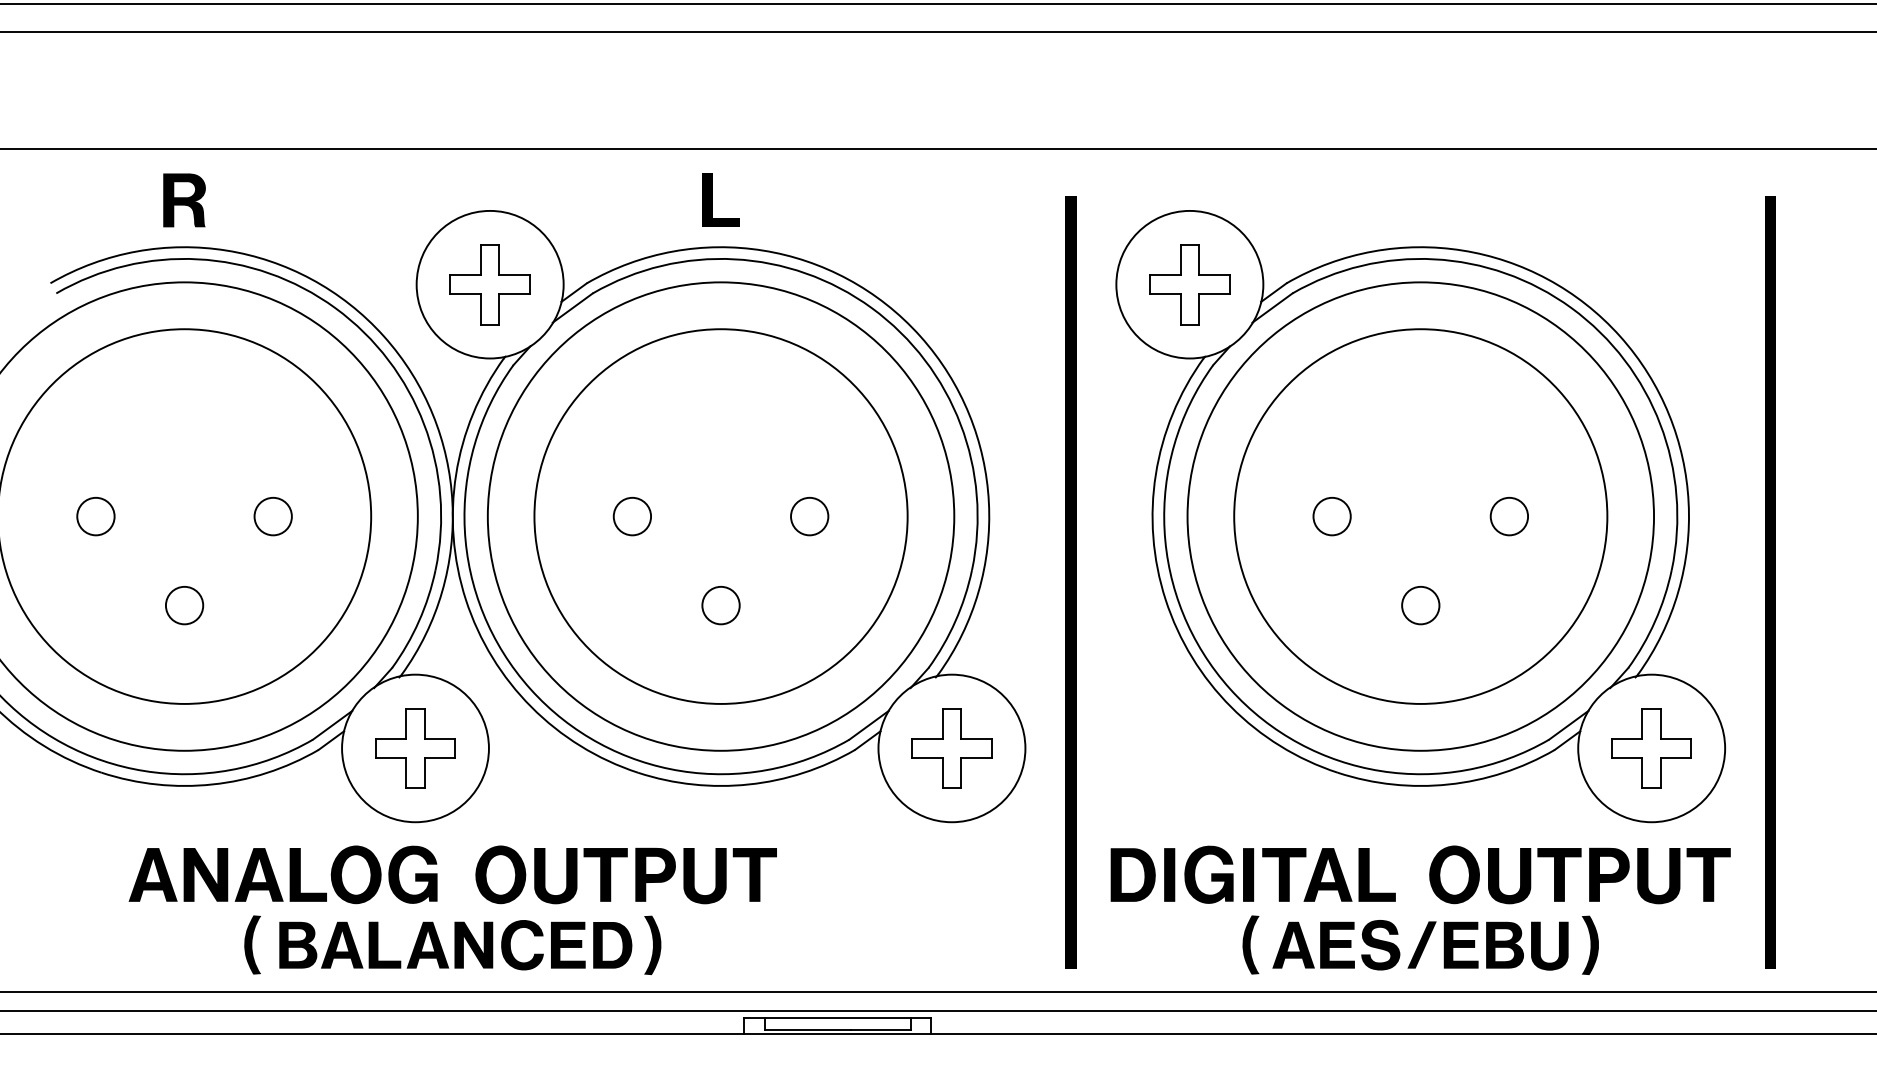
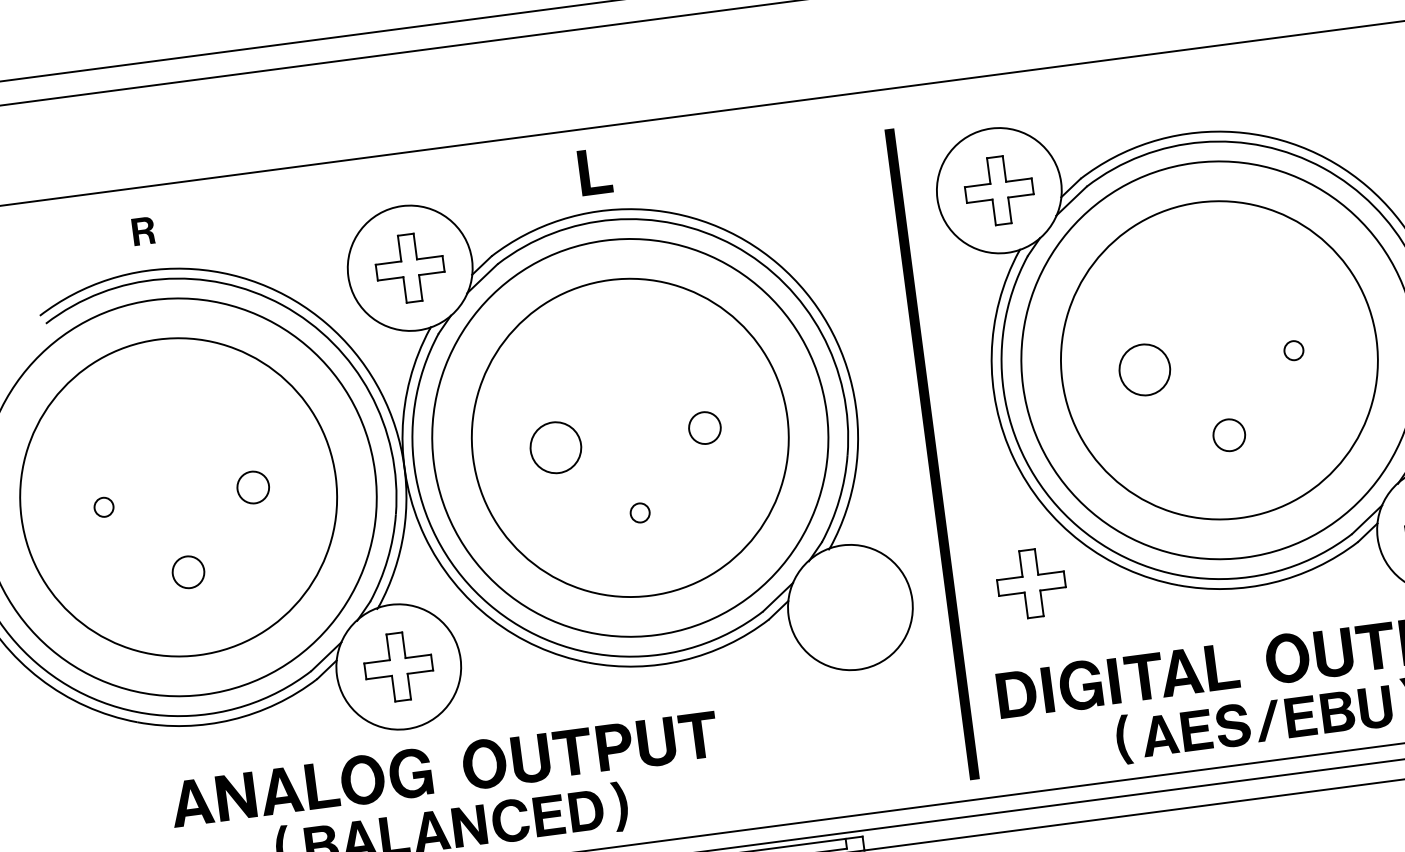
part: (184, 200) -> (143, 231), size x0.6
part: (95, 516) -> (103, 507), size x0.6
part: (631, 516) -> (554, 447), size x1.6
part: (1331, 516) -> (1144, 370), size x1.6
part: (1508, 516) -> (1293, 350), size x0.6
part: (720, 605) -> (639, 512), size x0.6
part: (951, 748) -> (1031, 583), moved

